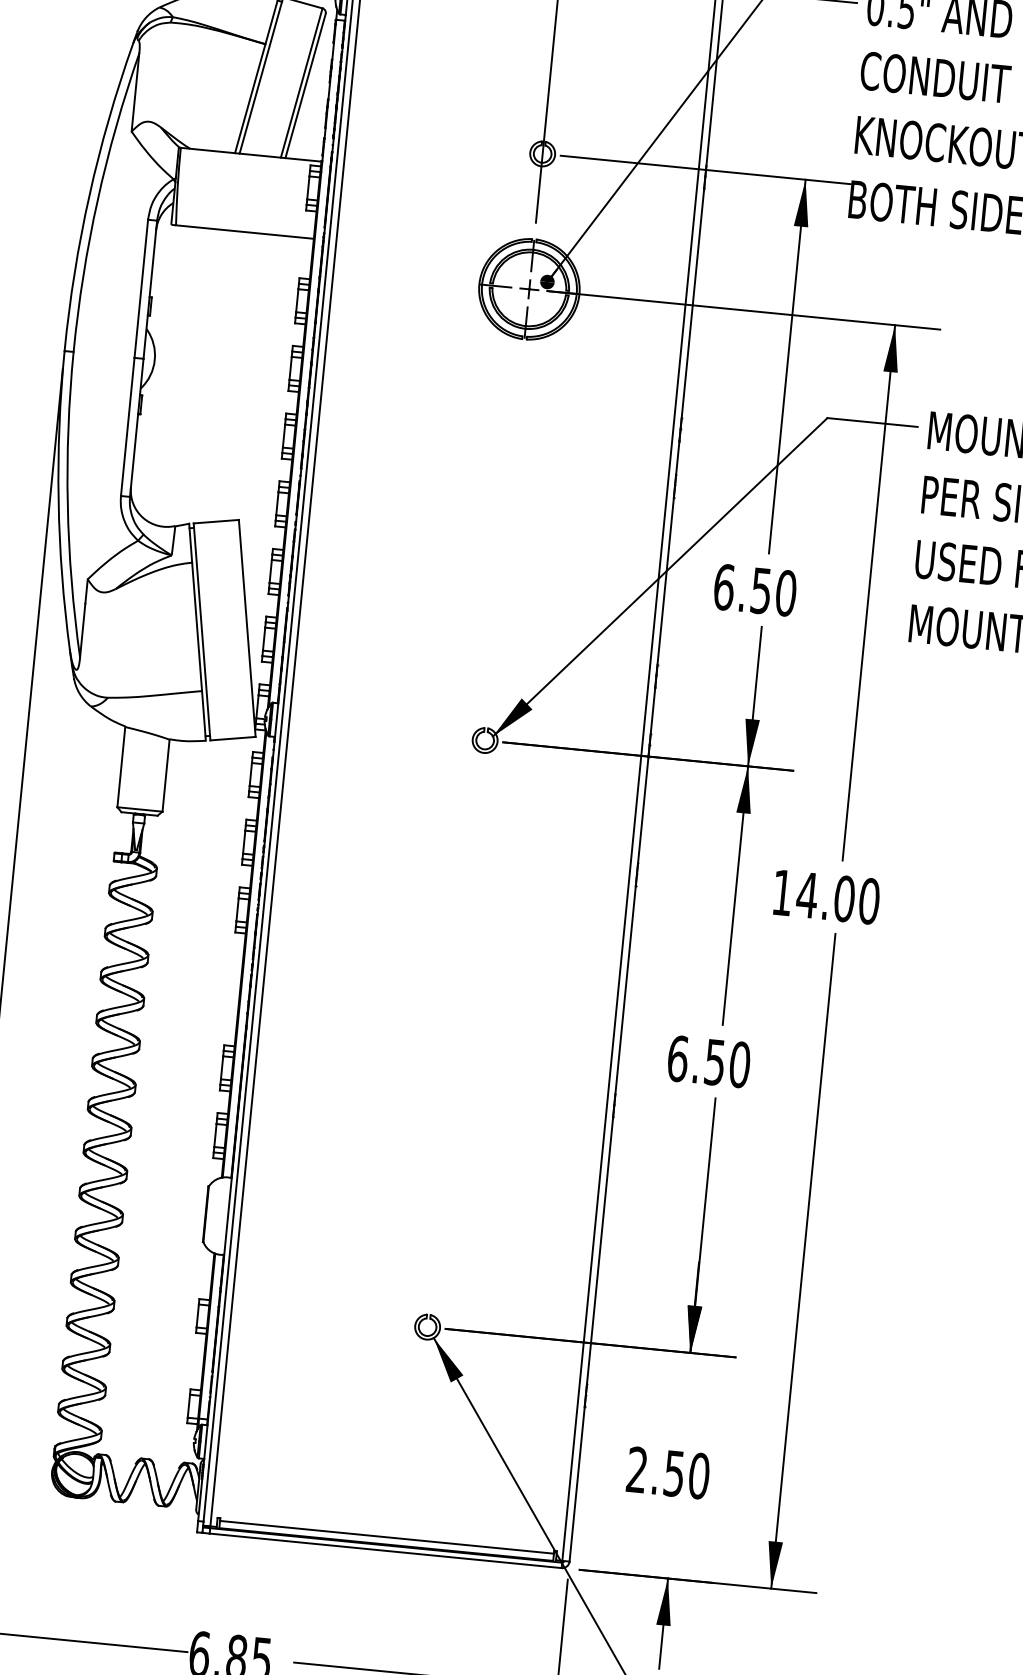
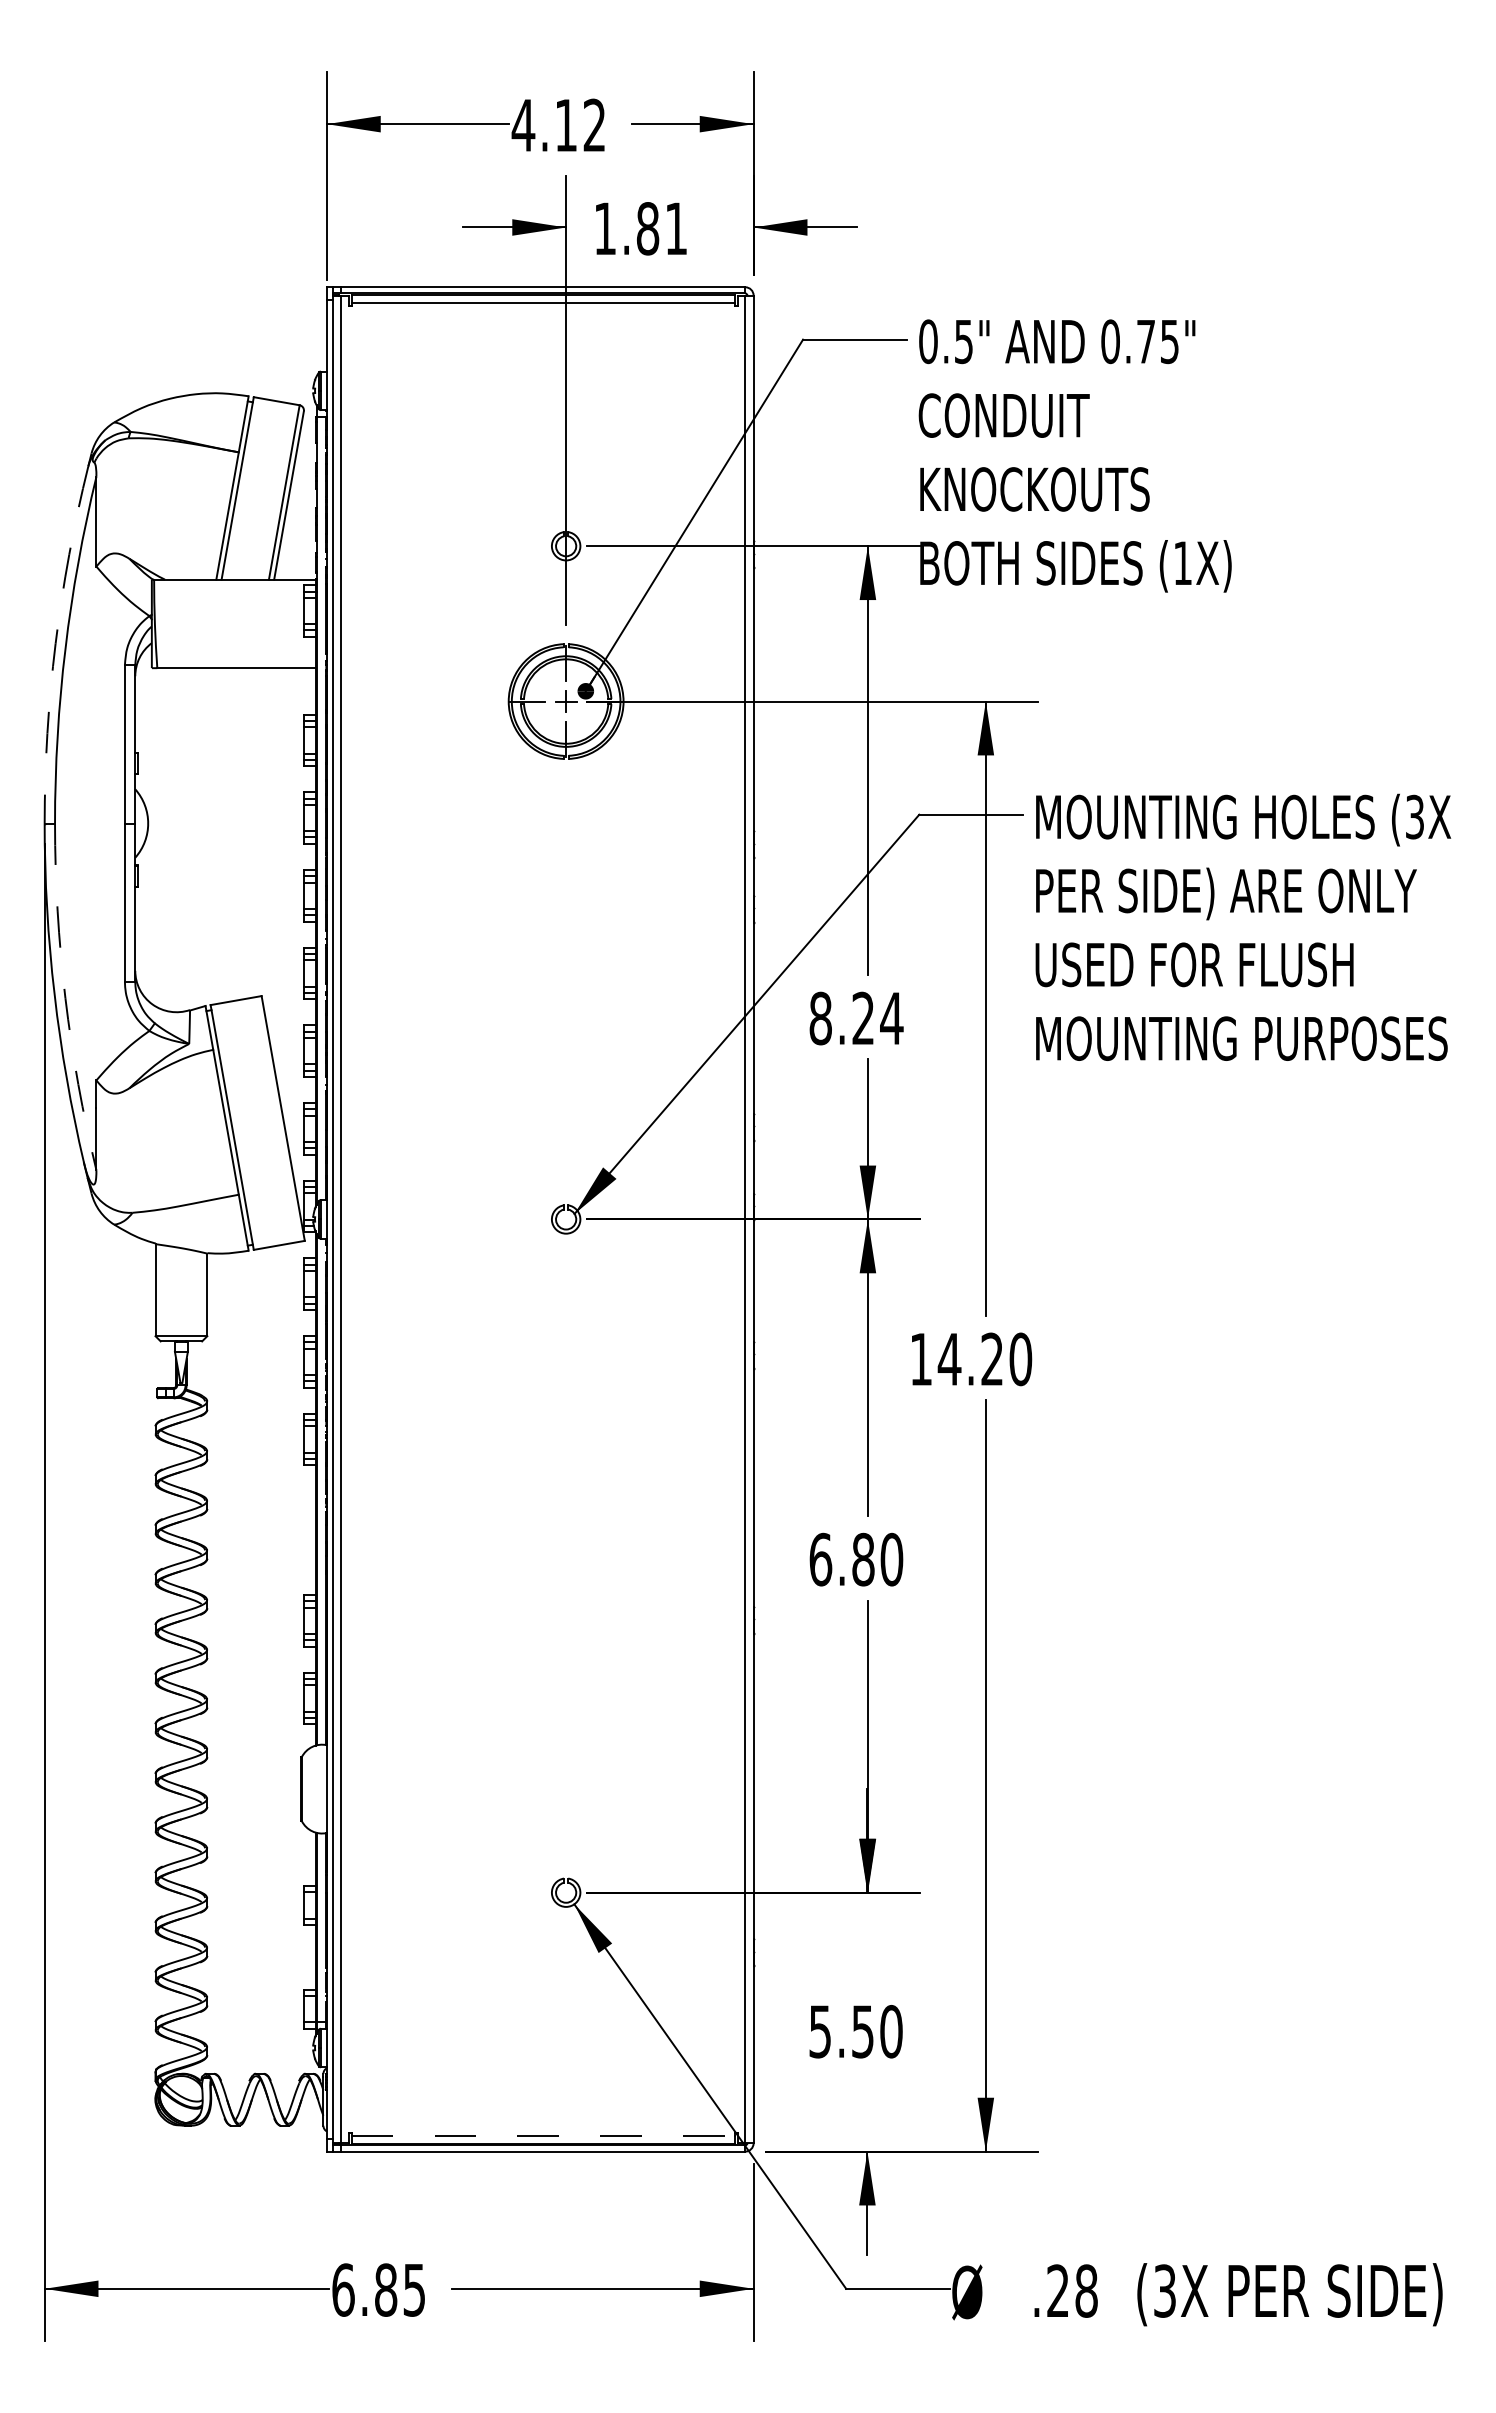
arc: (89, 195) -> (55, 643), solid -> dashed
arc: (67, 505) -> (65, 998), solid -> dashed
text: (755, 590) -> (856, 1018), 6.50 -> 8.24
text: (844, 899) -> (992, 1359), 14.00 -> 14.20
text: (715, 1062) -> (863, 1559), 6.50 -> 6.80
text: (636, 1469) -> (819, 2031), 2.50 -> 5.50
line: (387, 1537) -> (543, 2136), solid -> dashed

